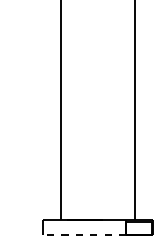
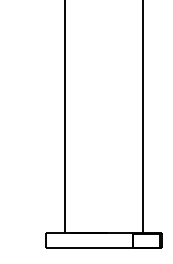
line: (84, 234) -> (89, 247), dashed -> solid

